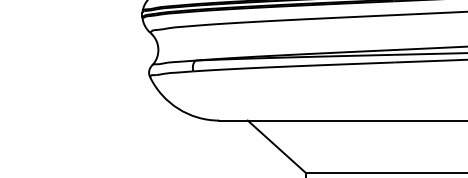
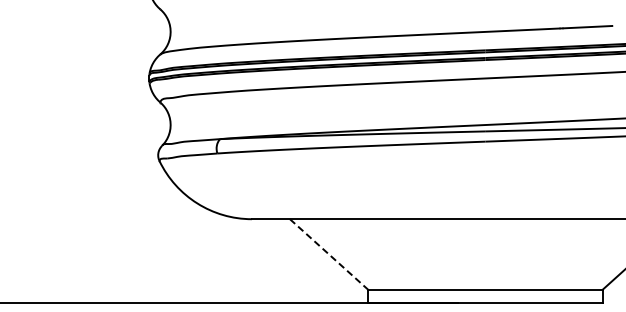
line: (277, 147) -> (329, 254), solid -> dashed

